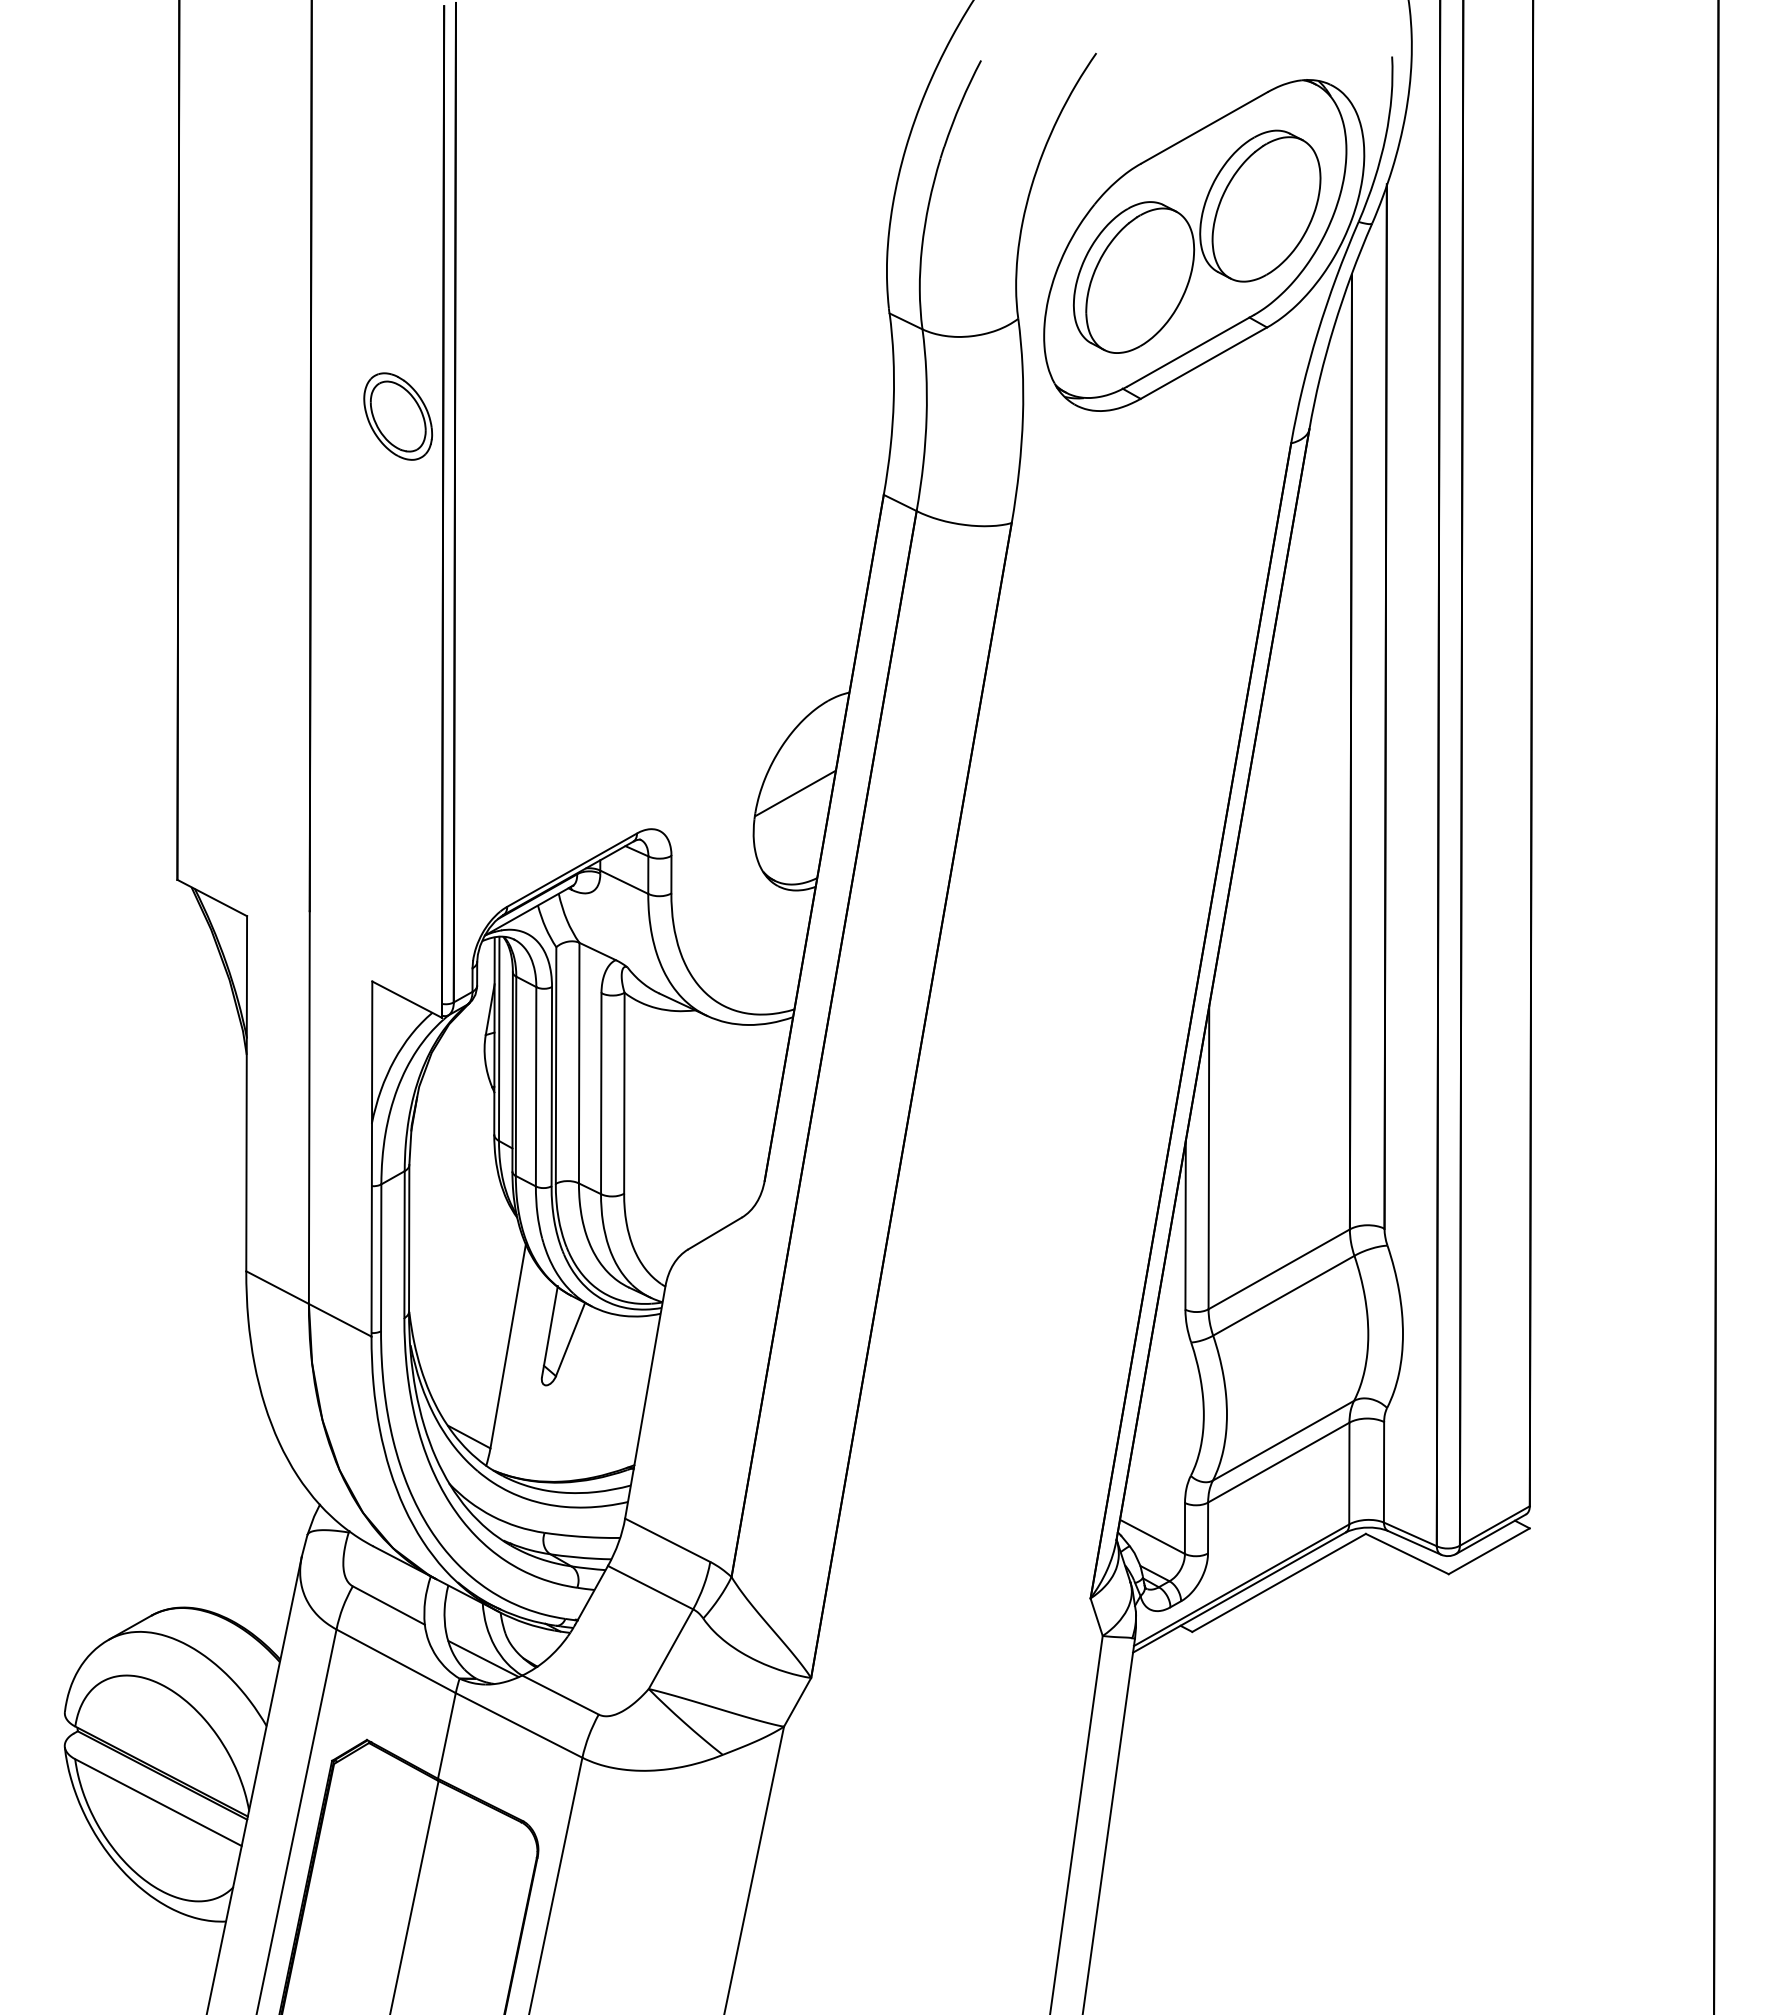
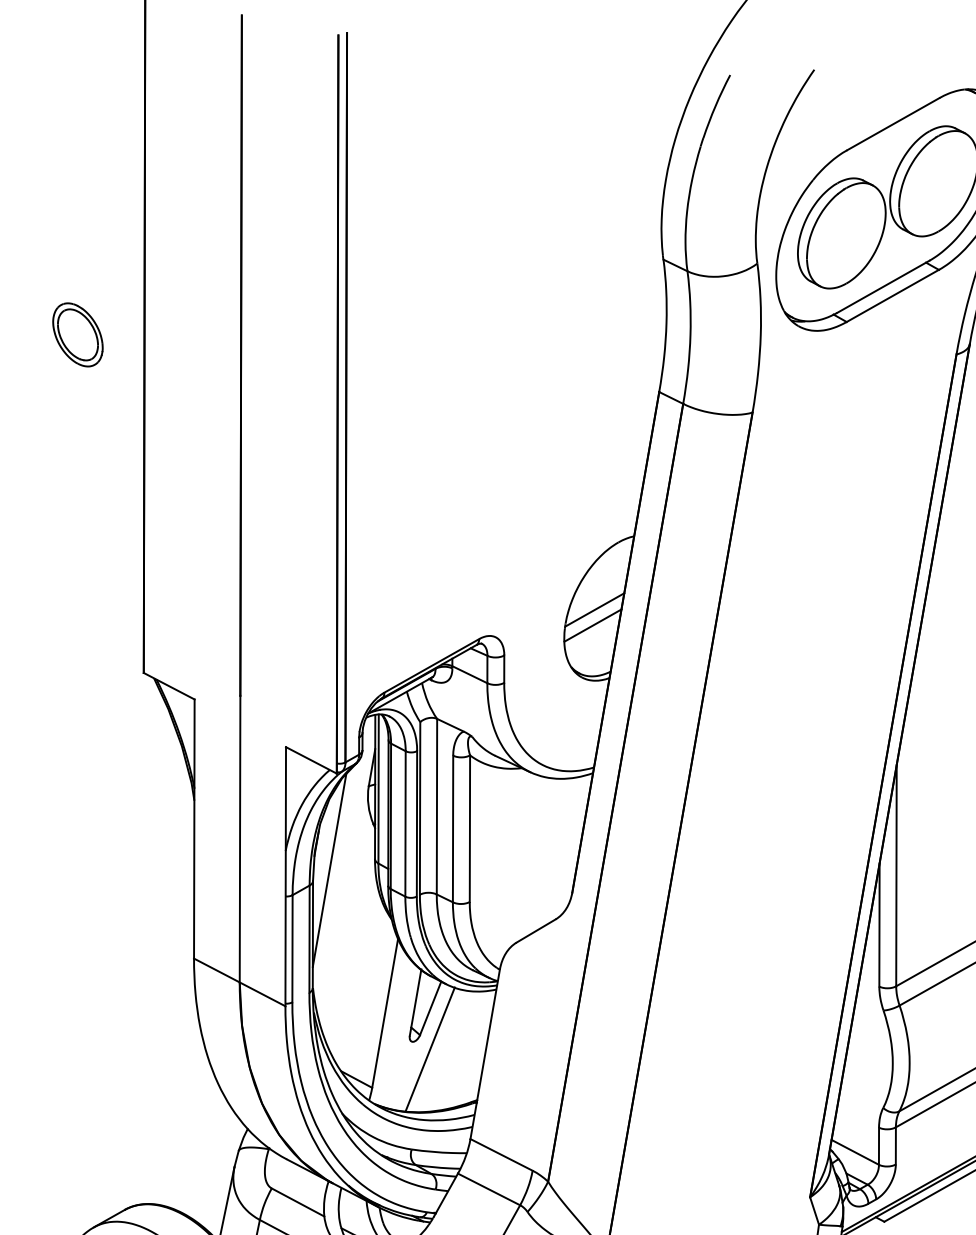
part: (398, 416) -> (78, 334), moved
line: (793, 814) -> (593, 625), added
line: (432, 1150) -> (329, 870), added
line: (569, 1395) -> (429, 1049), added

